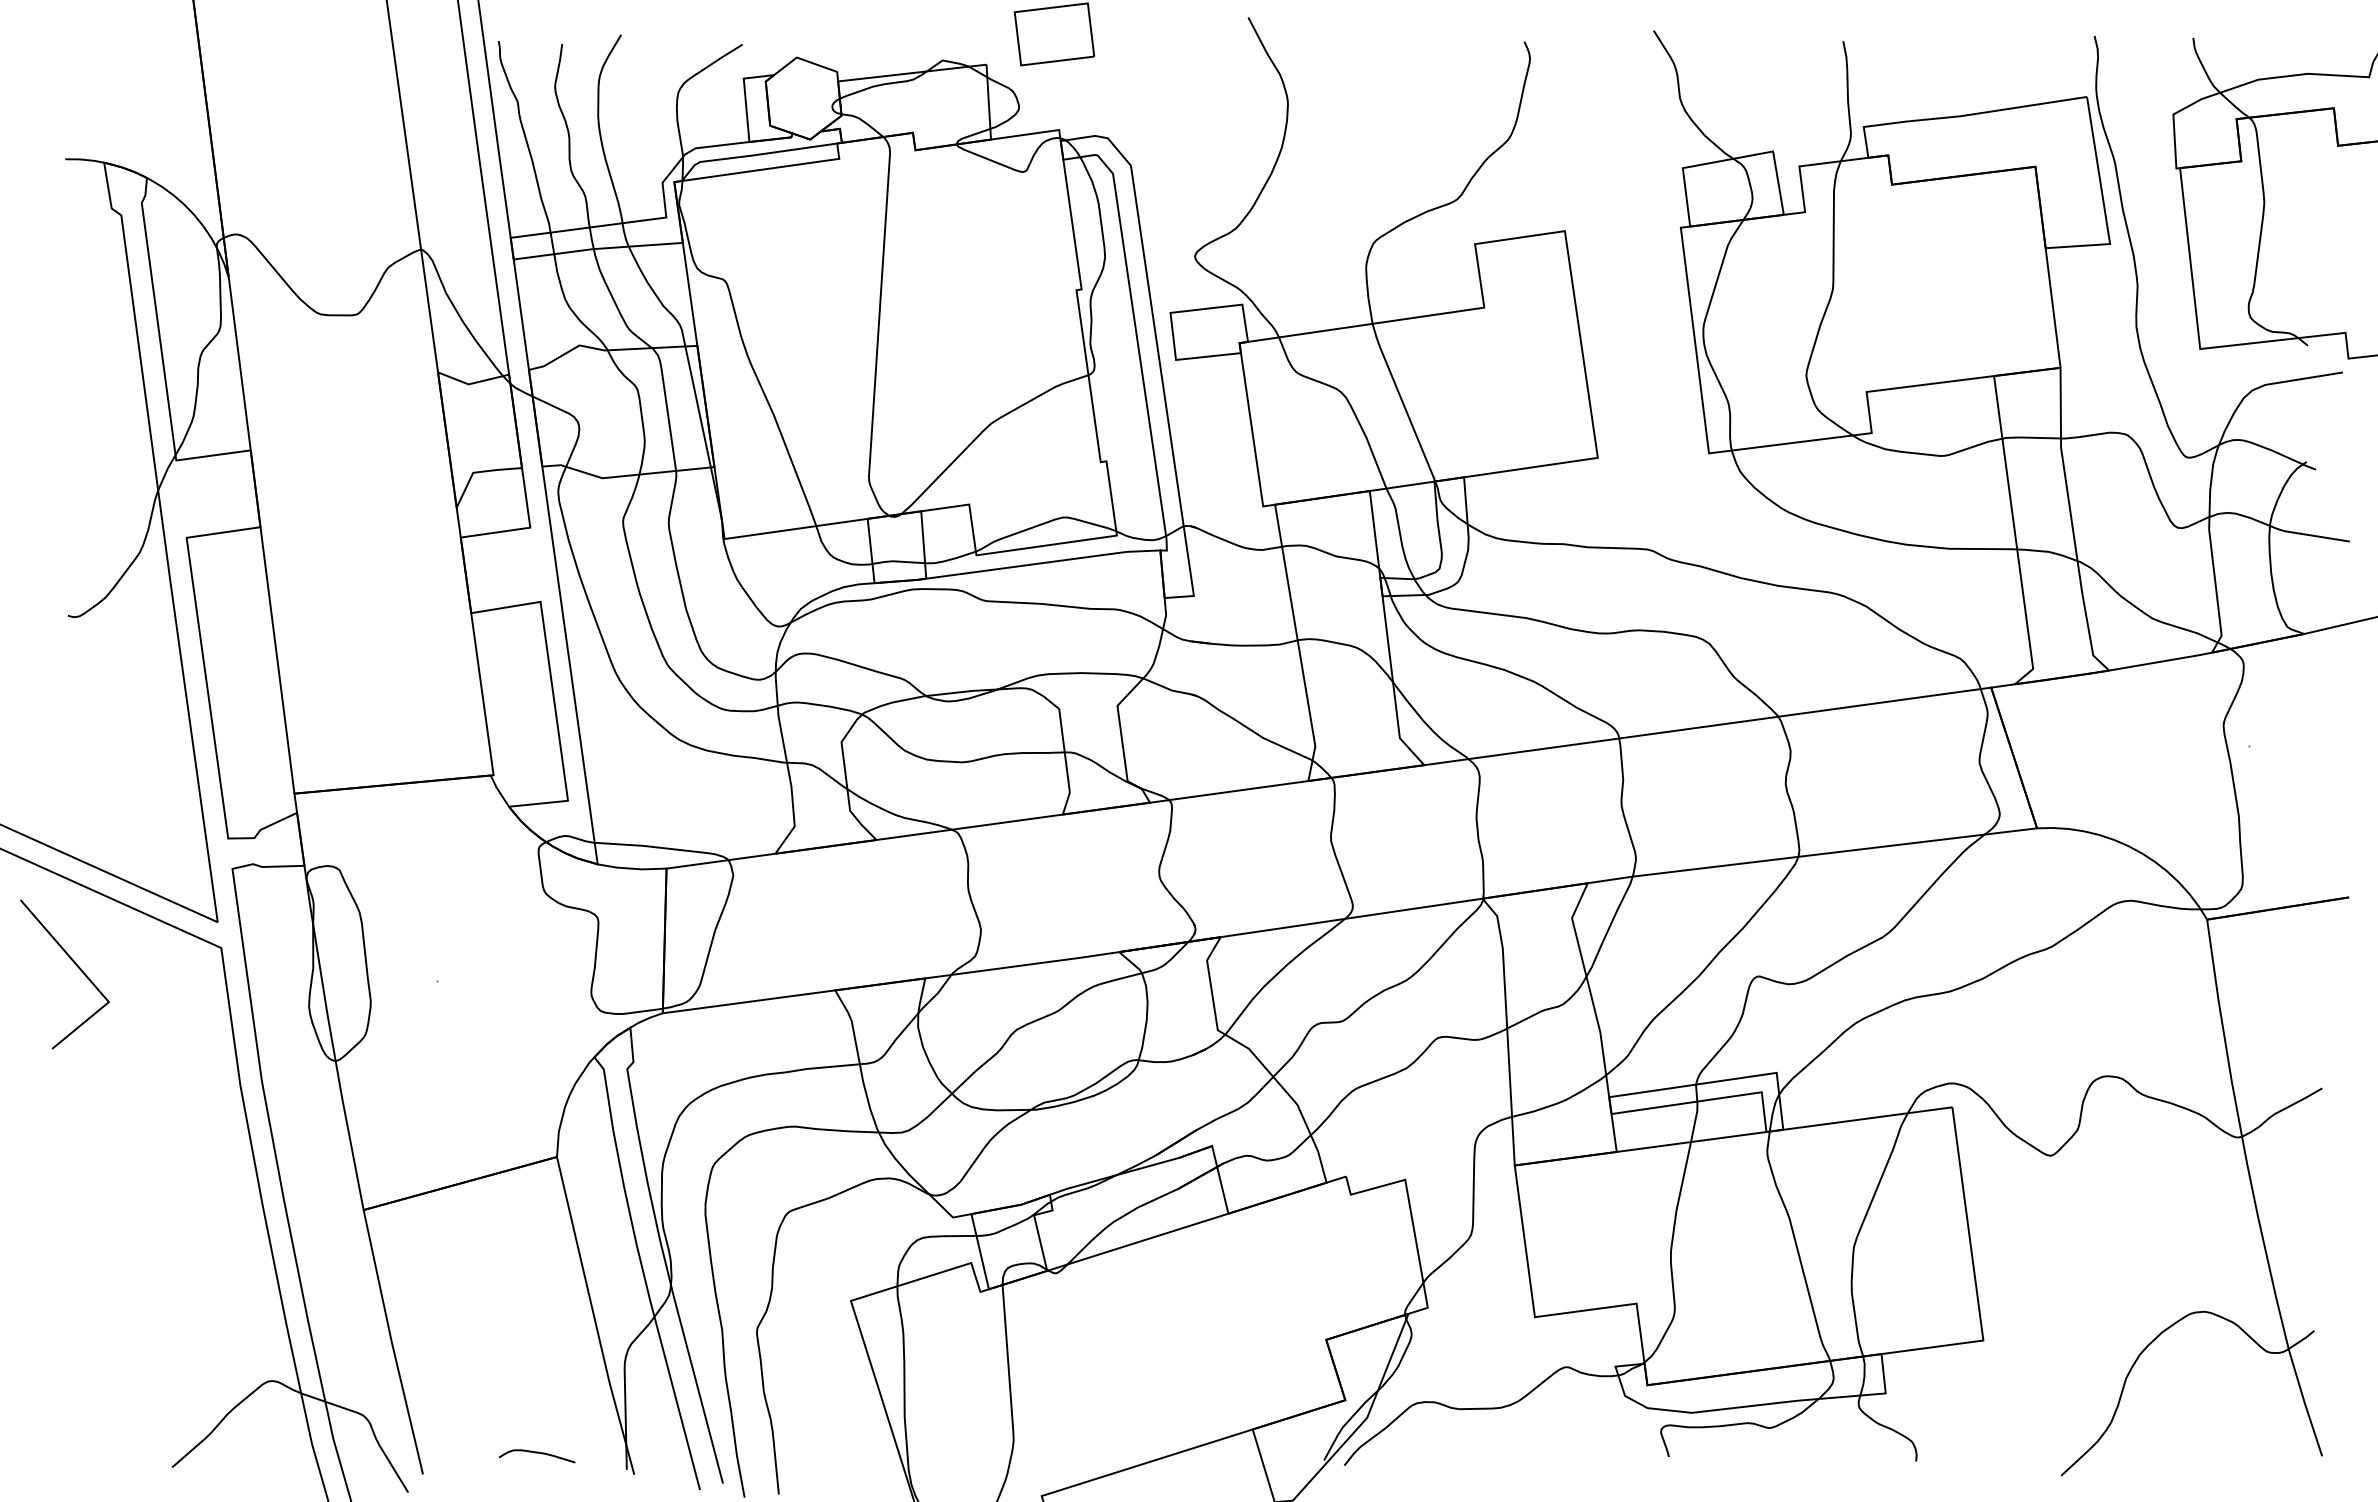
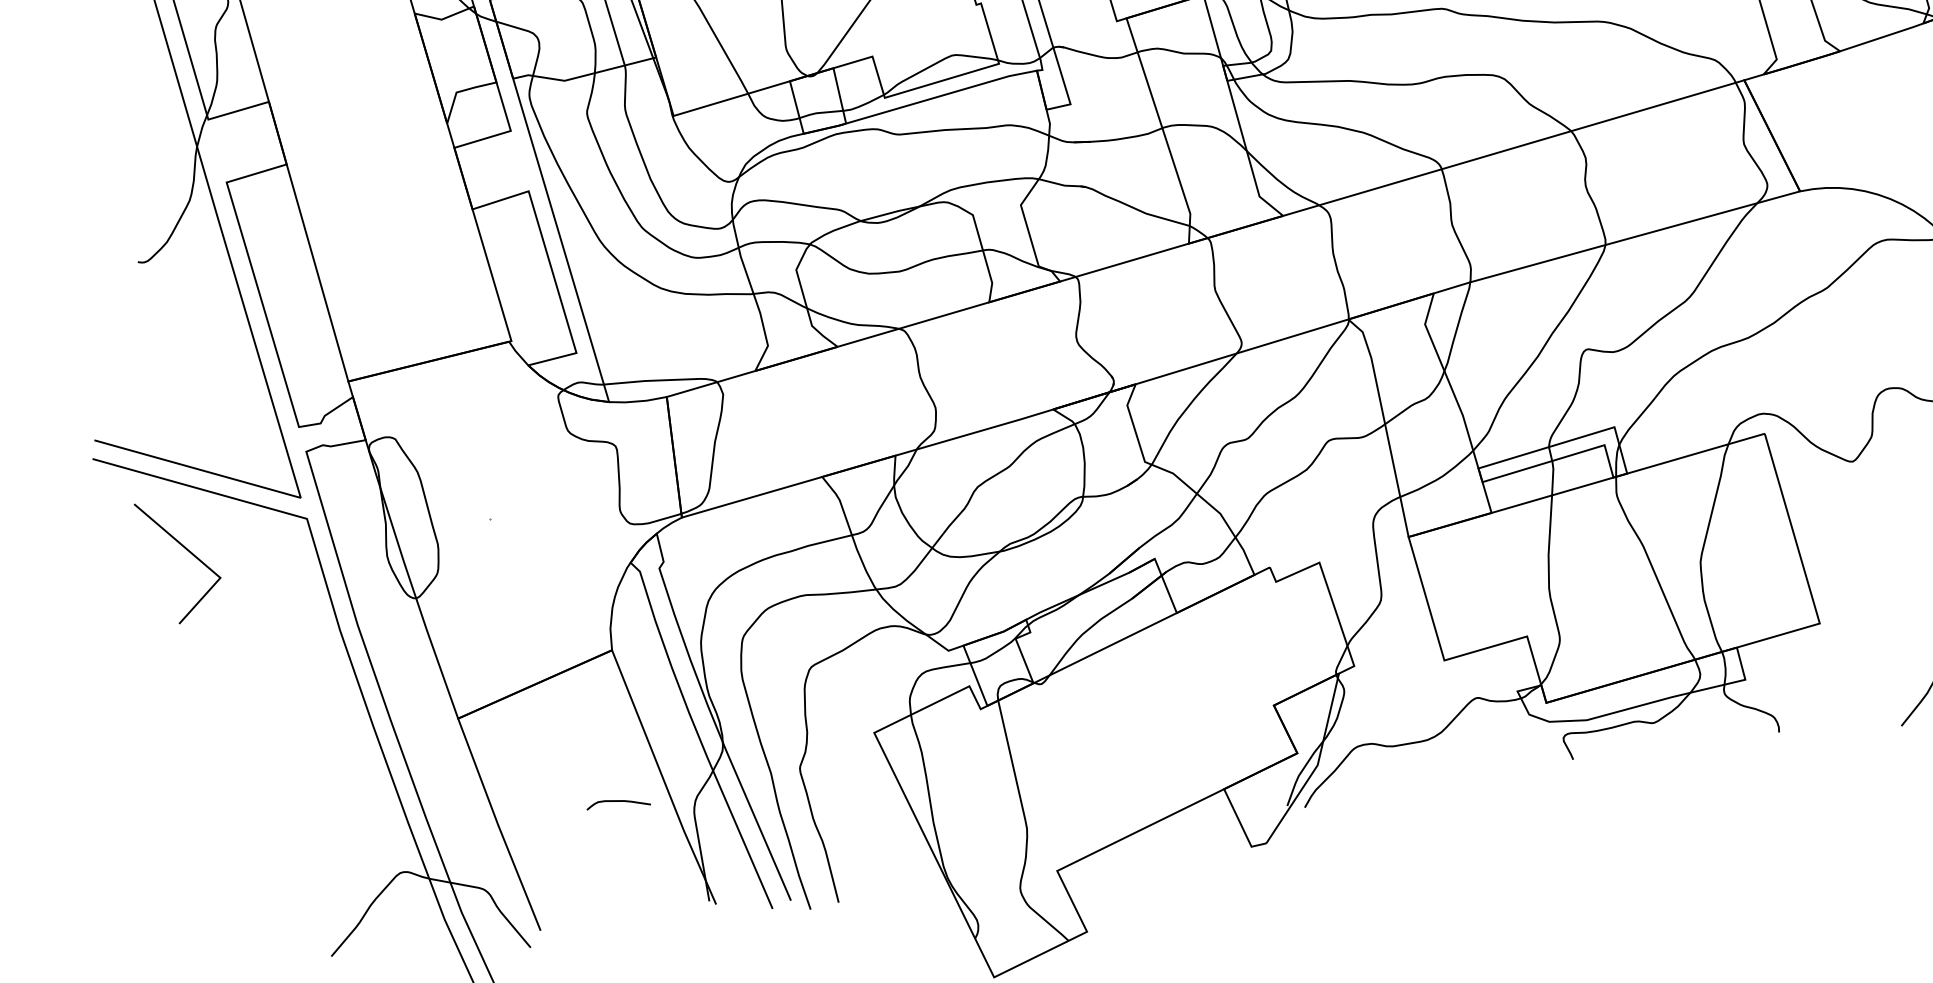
curve: (536, 1453) -> (617, 801), moved

